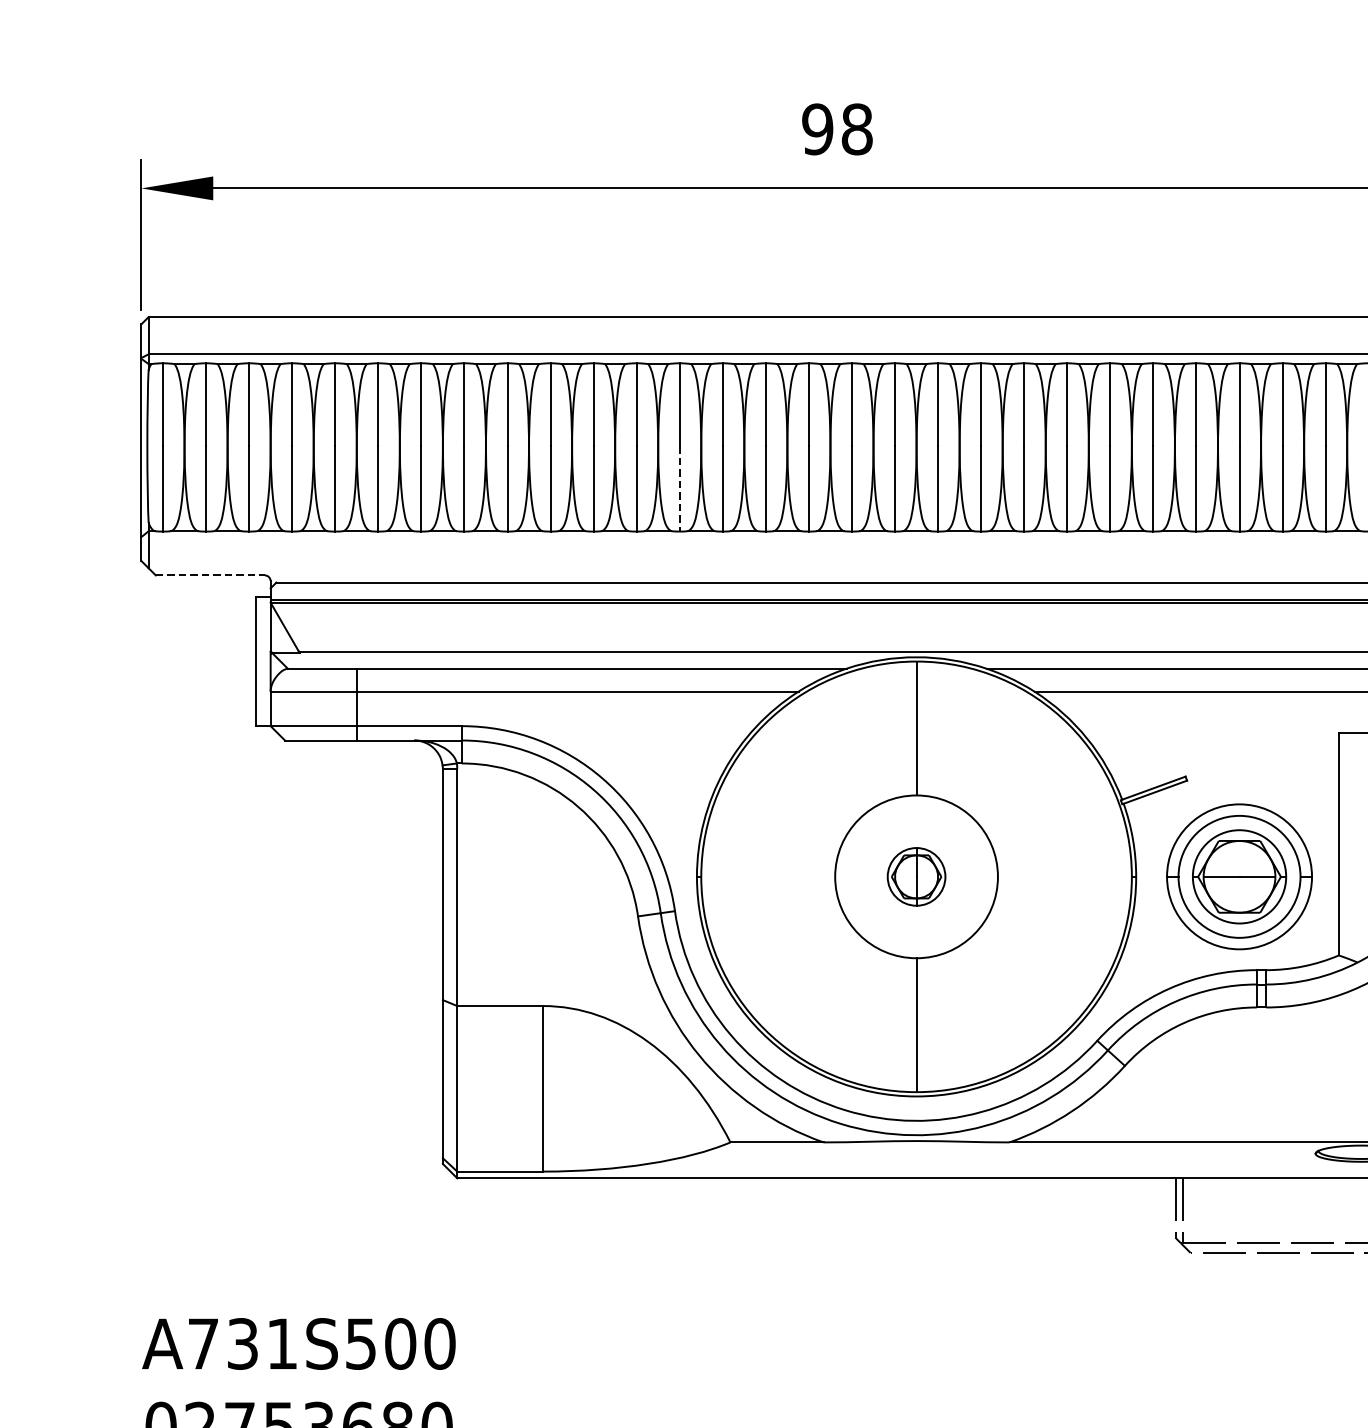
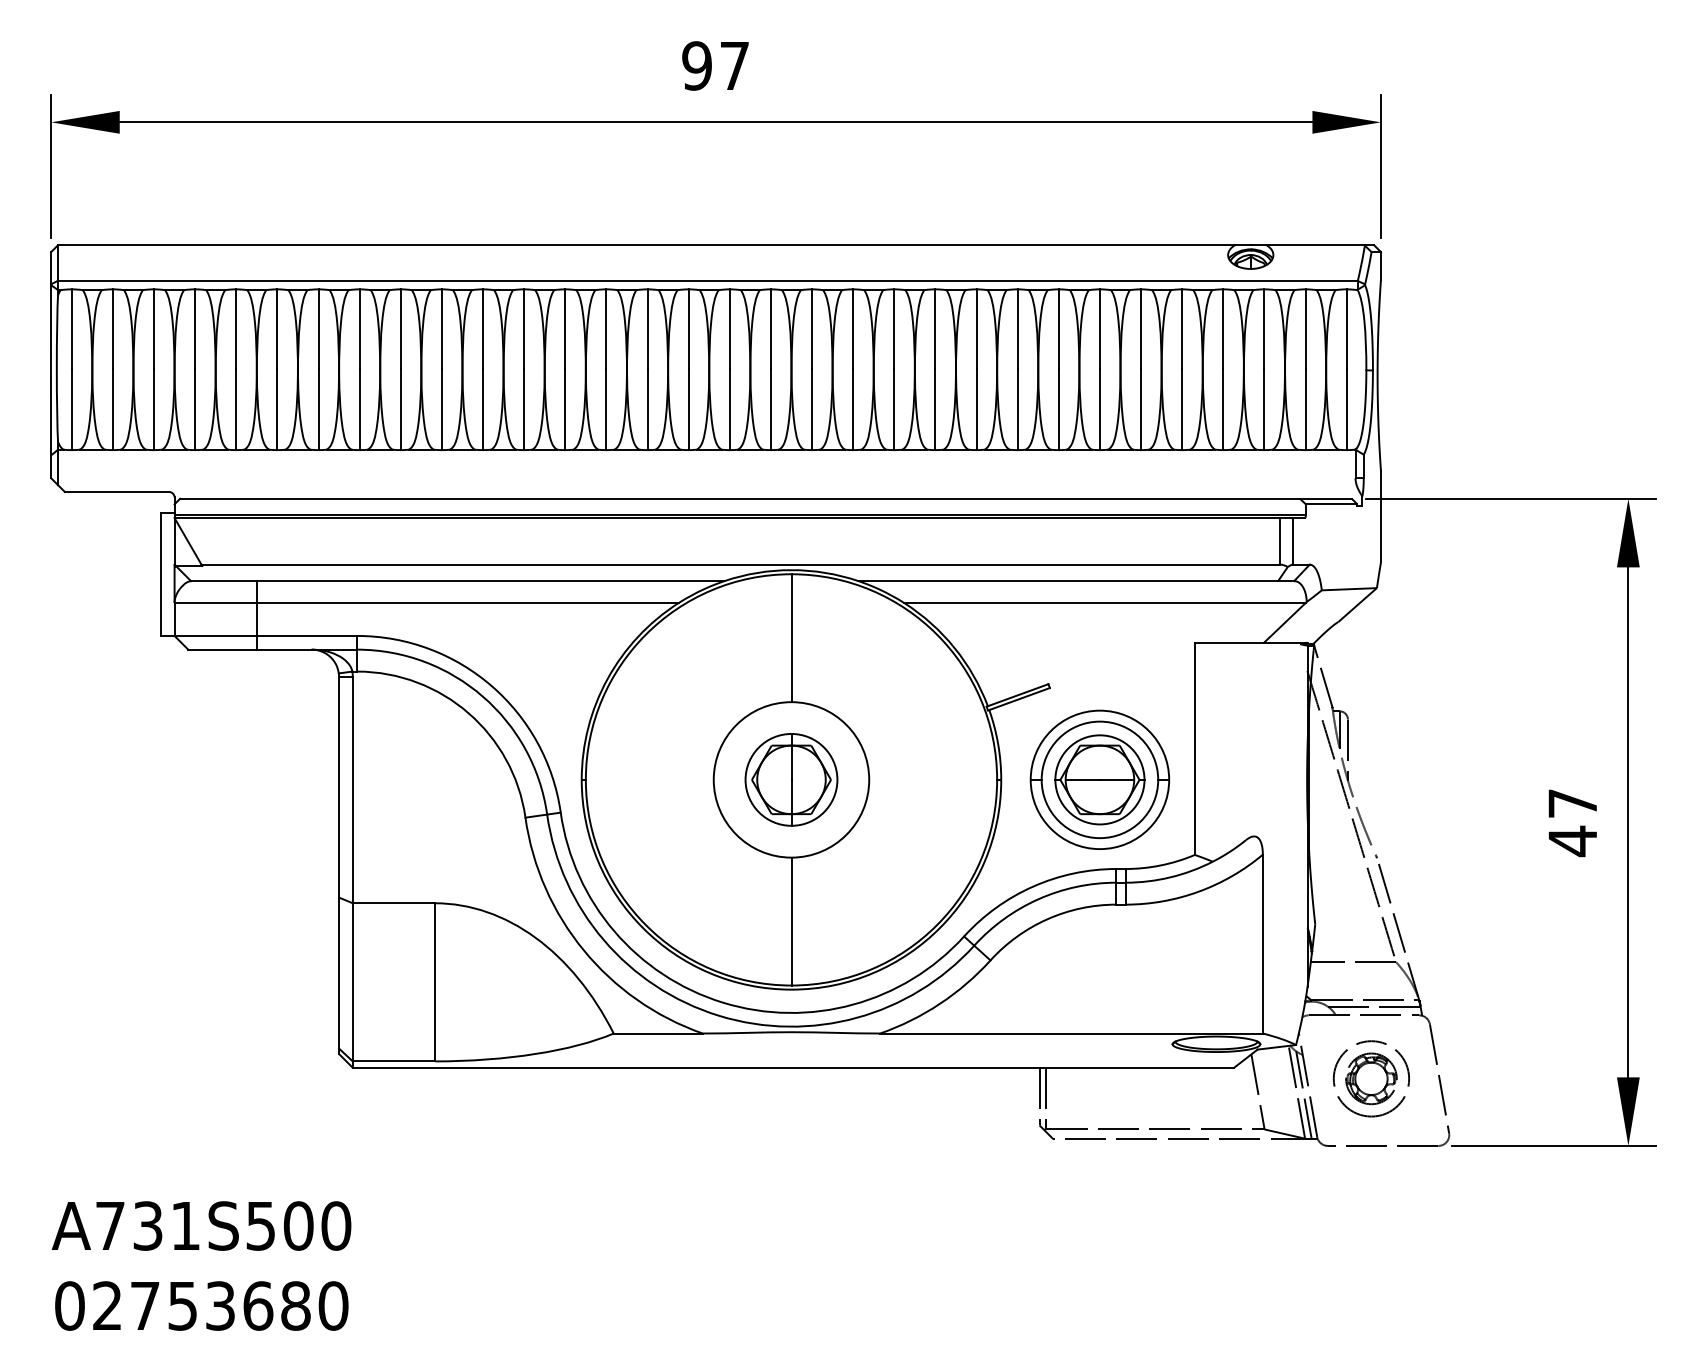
text: (856, 128) -> (734, 65), 98 -> 97
line: (679, 489) -> (565, 409), dashed -> solid
line: (210, 575) -> (117, 492), dashed -> solid
part: (916, 876) -> (791, 779), size x1.67

